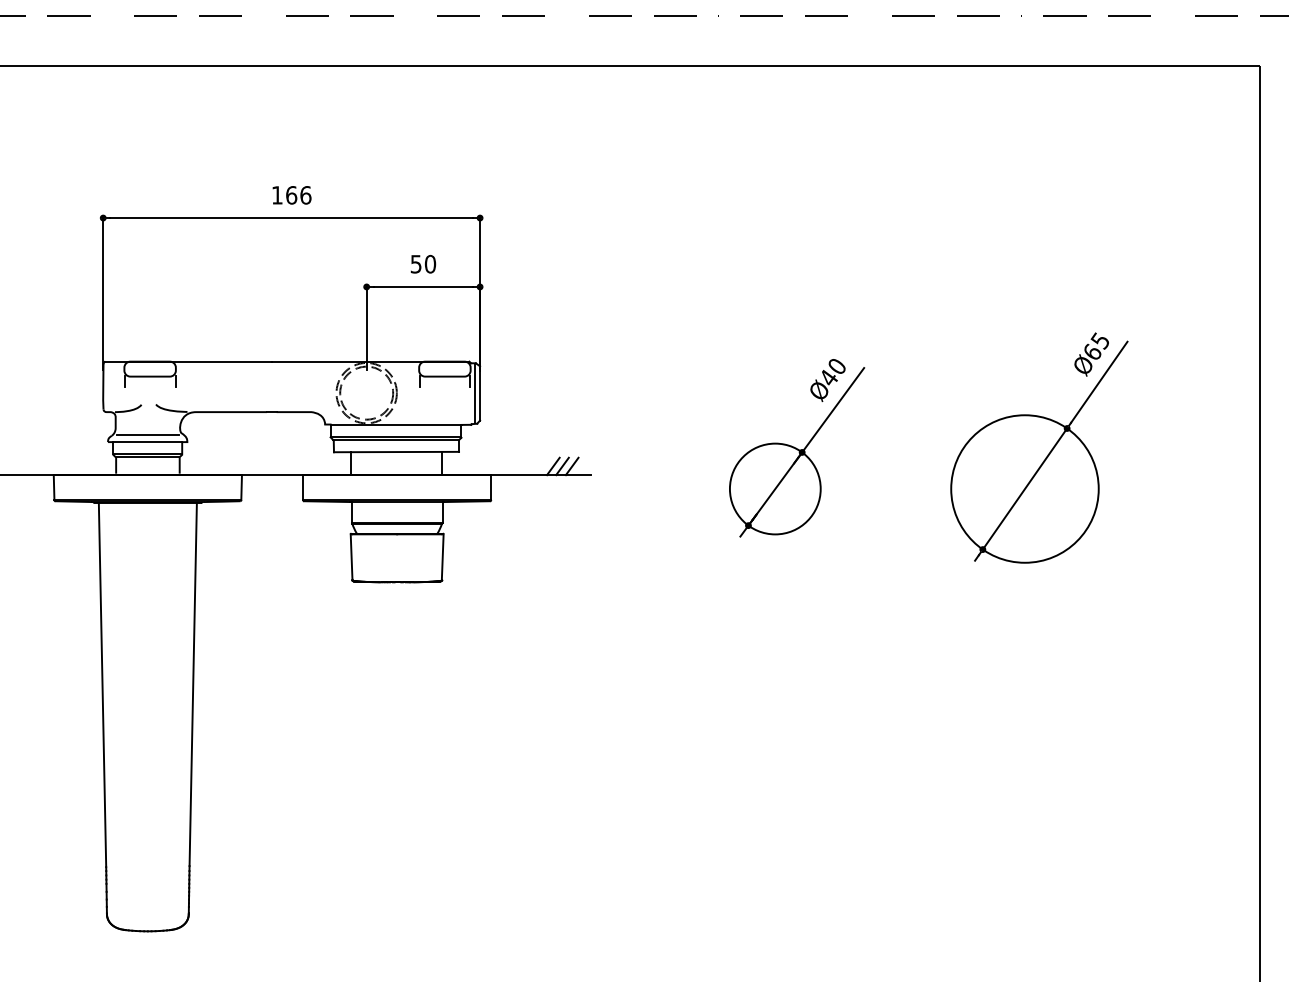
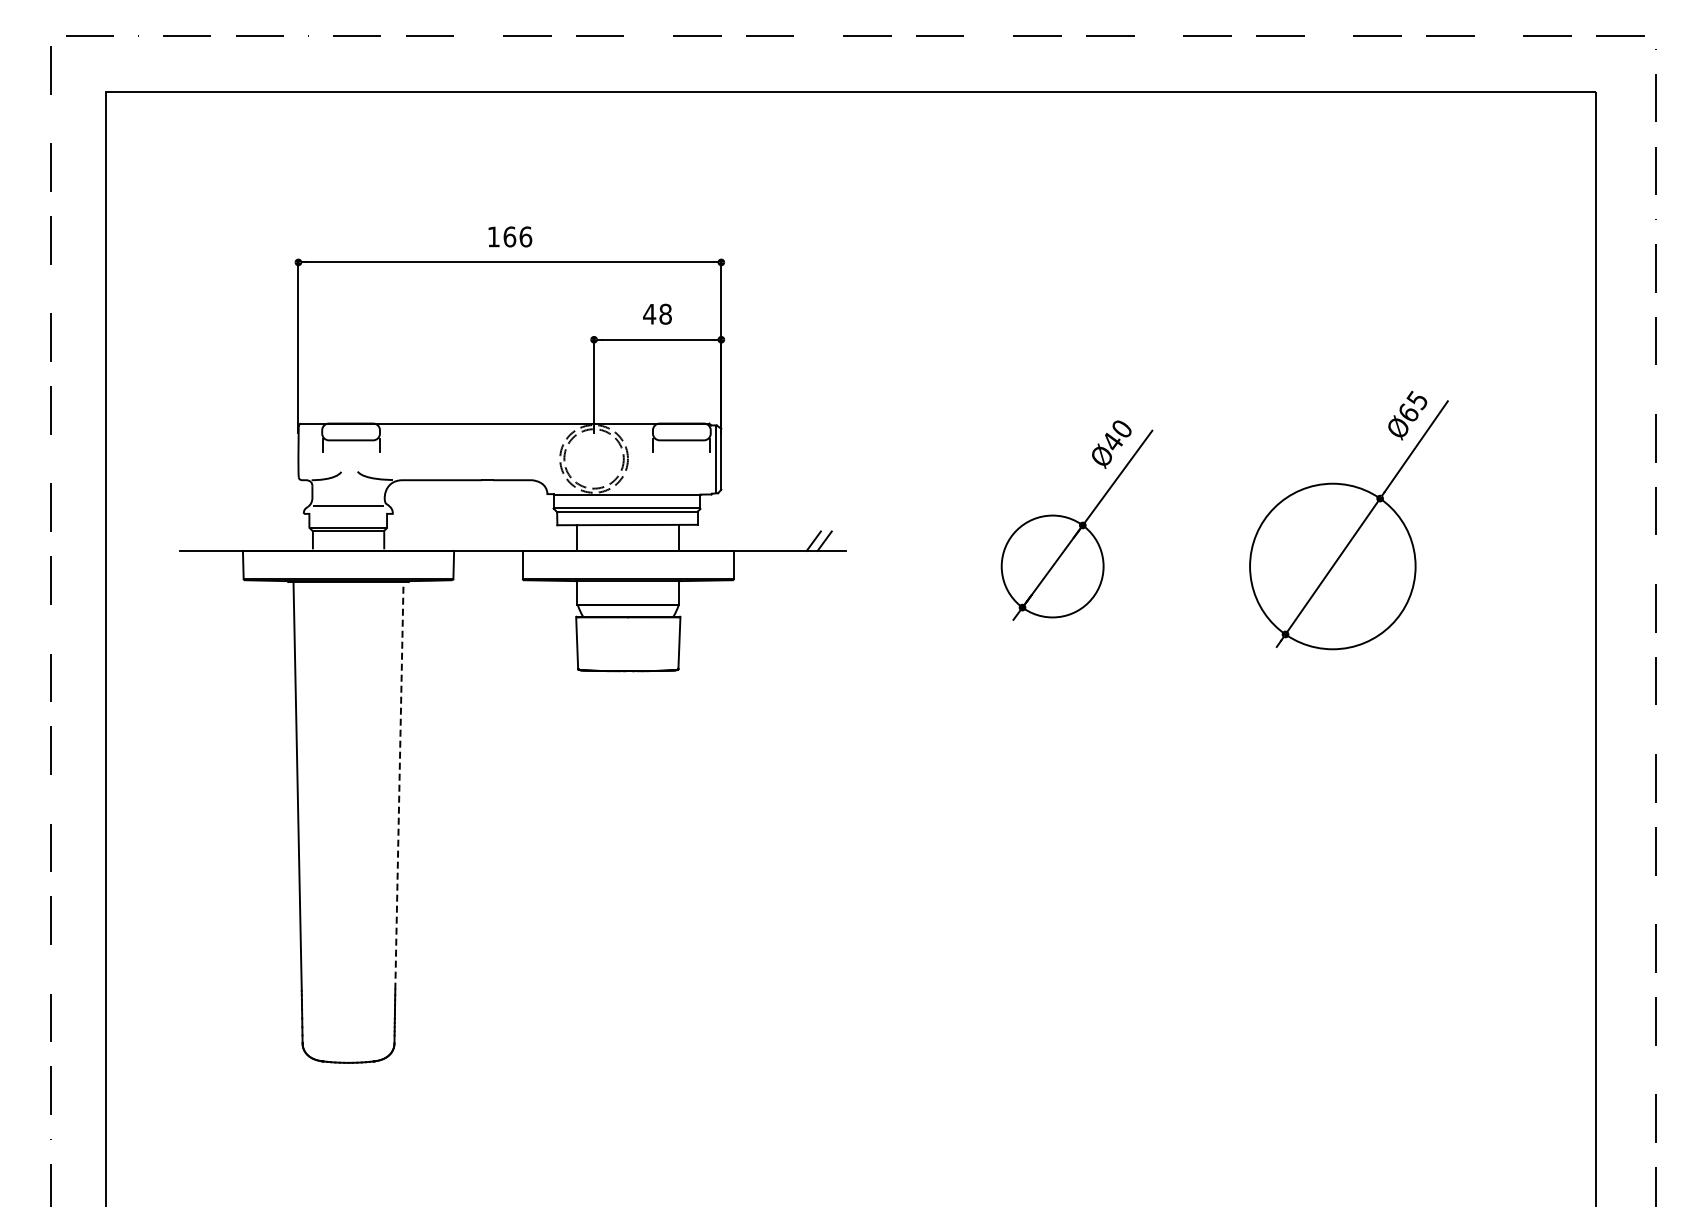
text: (423, 264) -> (657, 314), 50 -> 48
line: (147, 441) -> (348, 513), removed
line: (553, 465) -> (803, 540), removed
line: (193, 684) -> (399, 785), solid -> dashed

